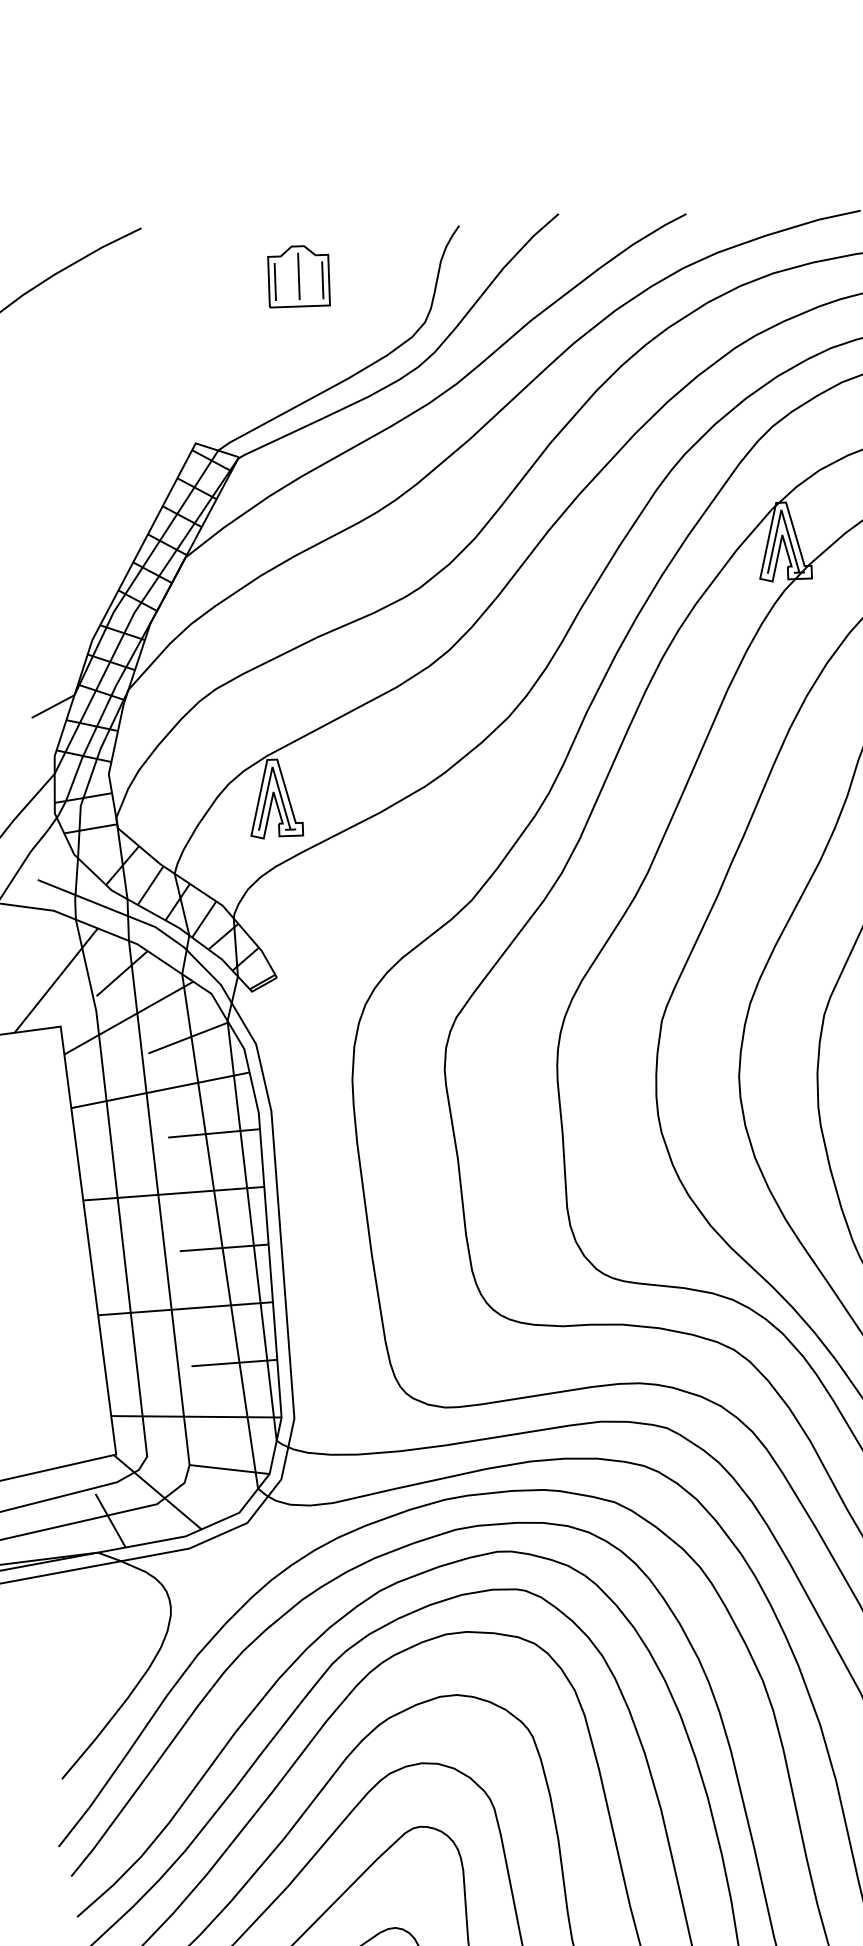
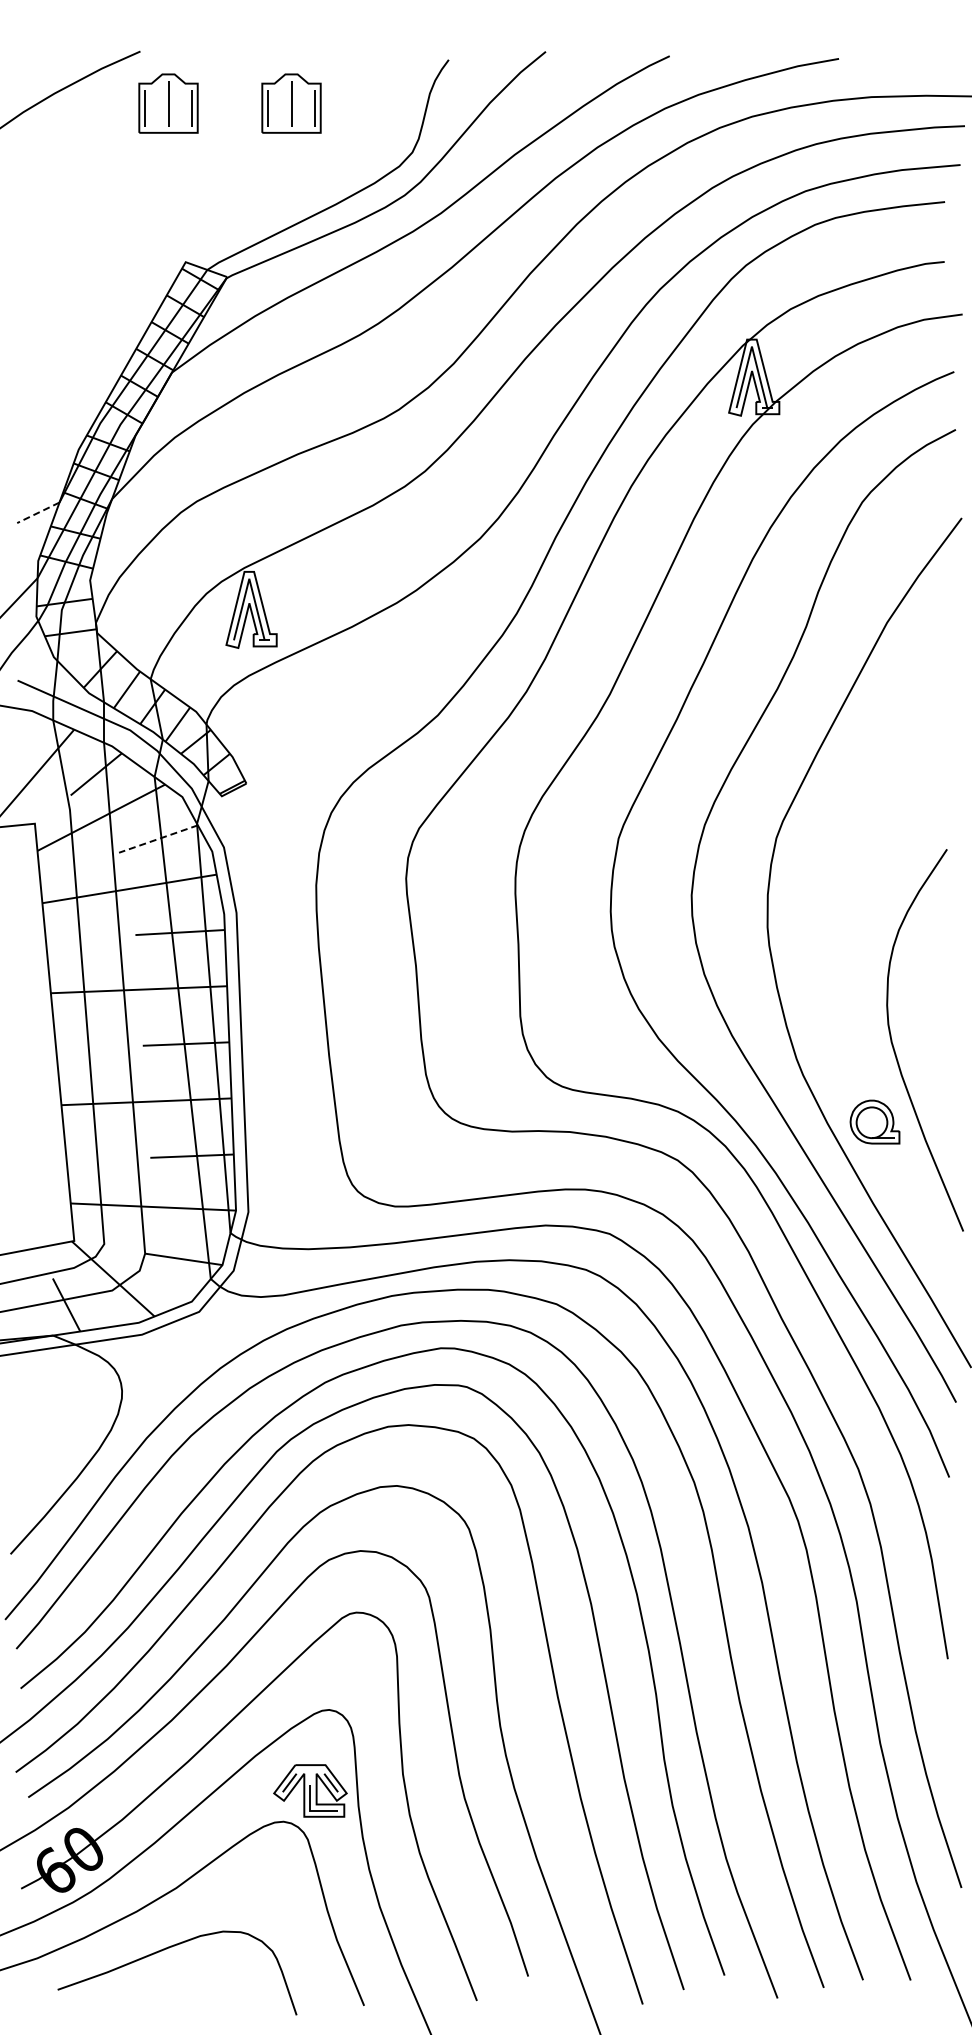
part: (172, 280) -> (168, 103), added
line: (53, 706) -> (38, 512), solid -> dashed
line: (188, 1038) -> (158, 839), solid -> dashed

